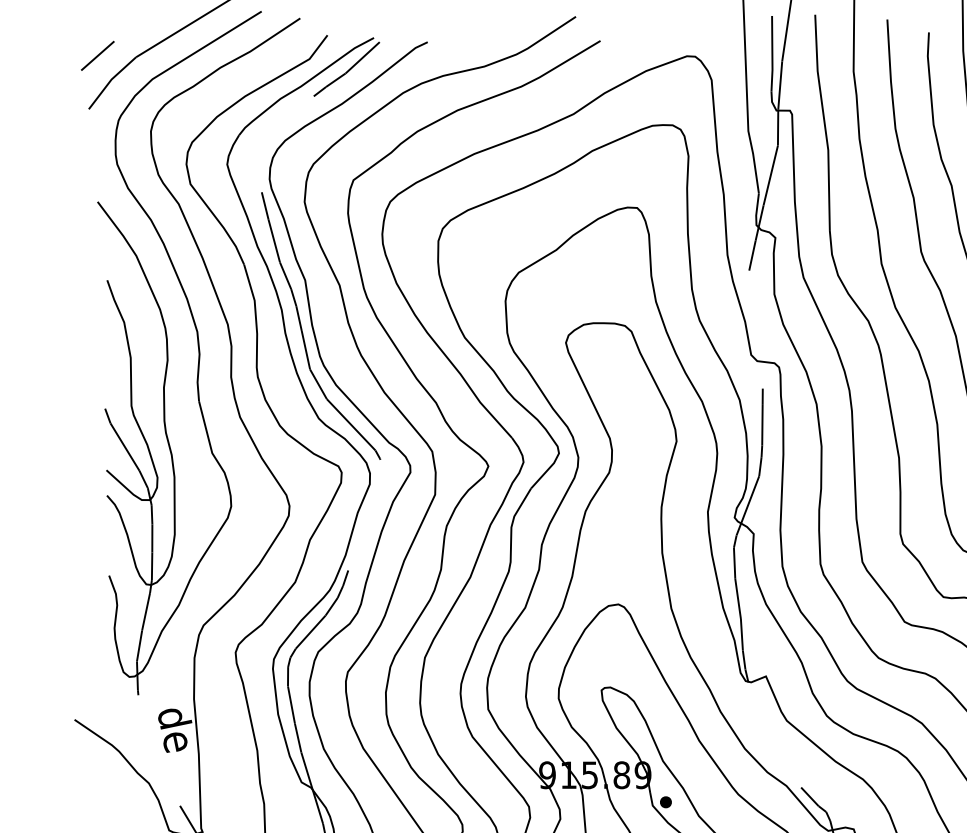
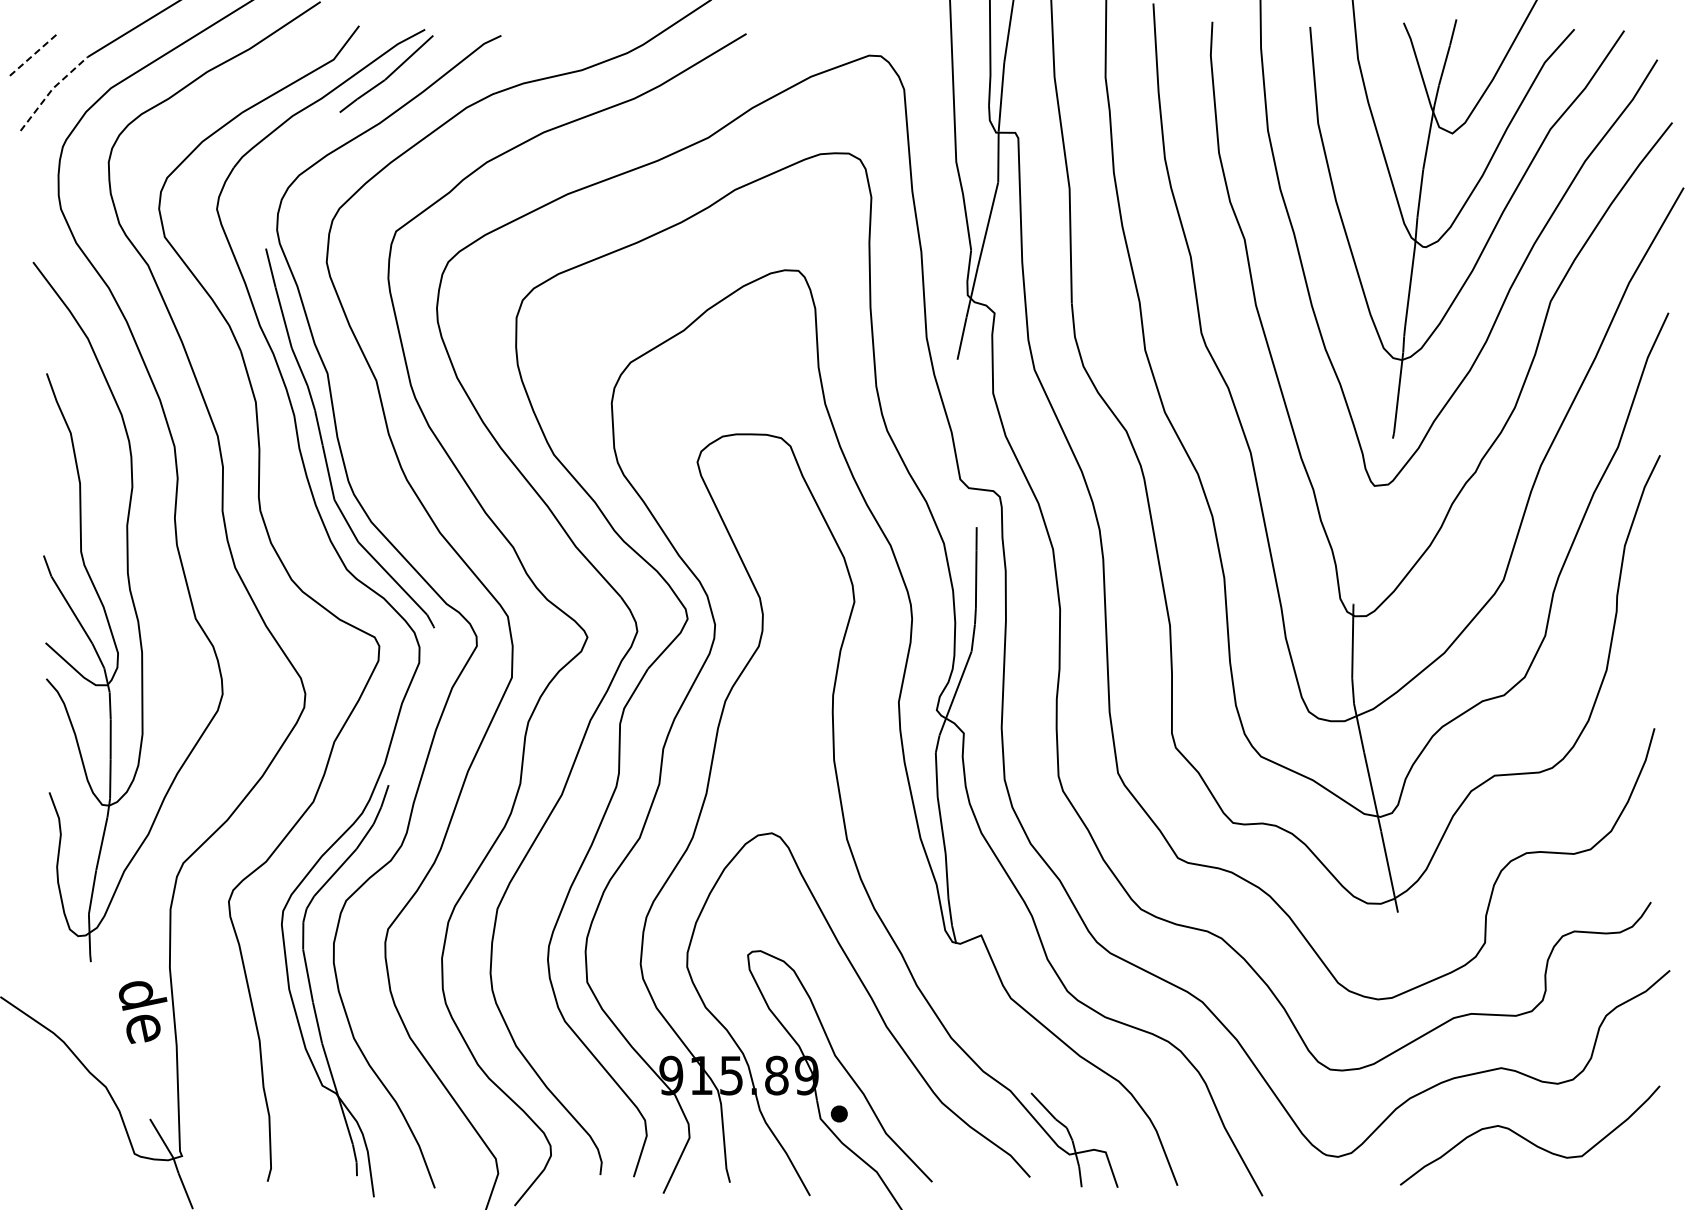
line: (97, 55) -> (33, 54), solid -> dashed
line: (110, 80) -> (51, 90), solid -> dashed

